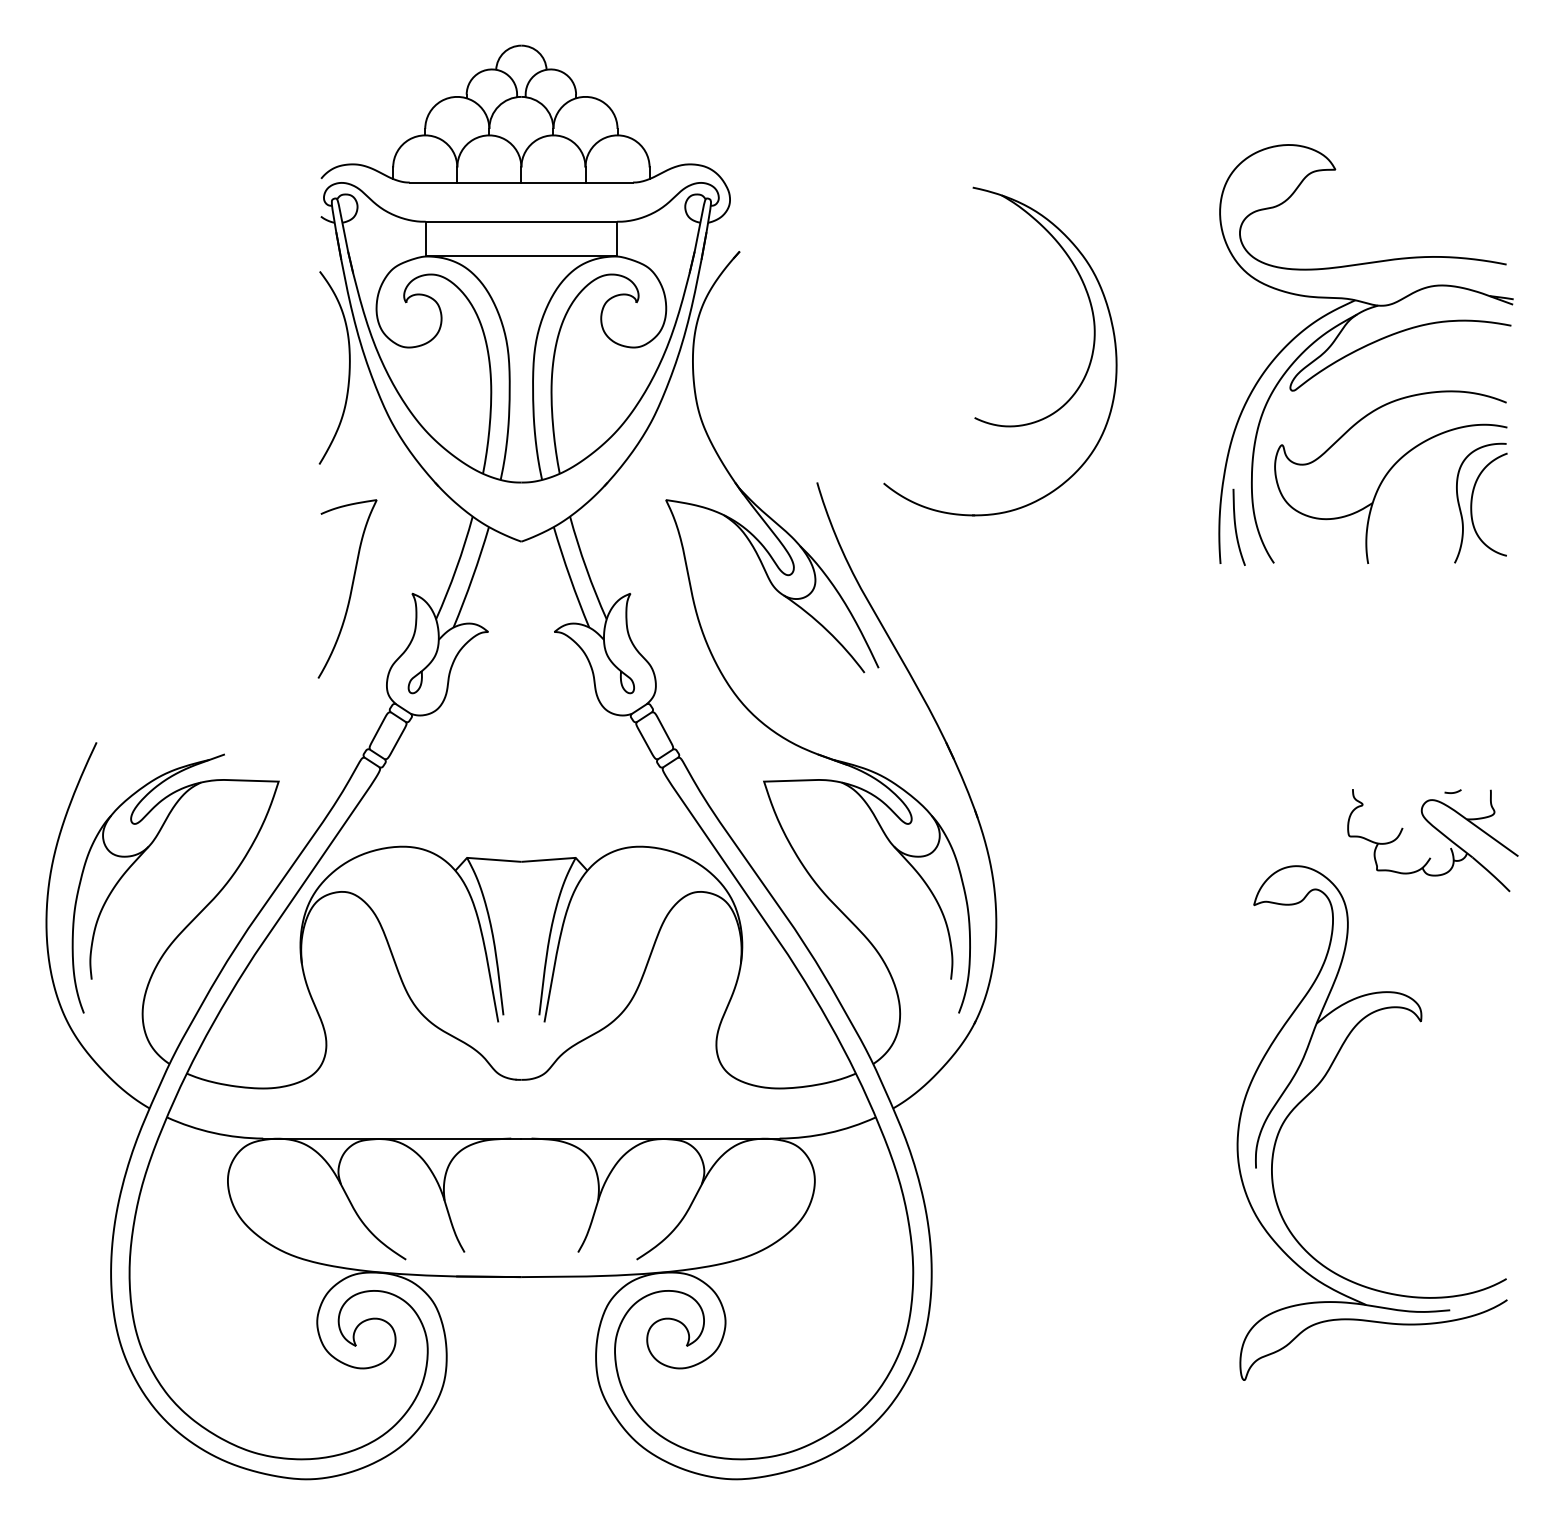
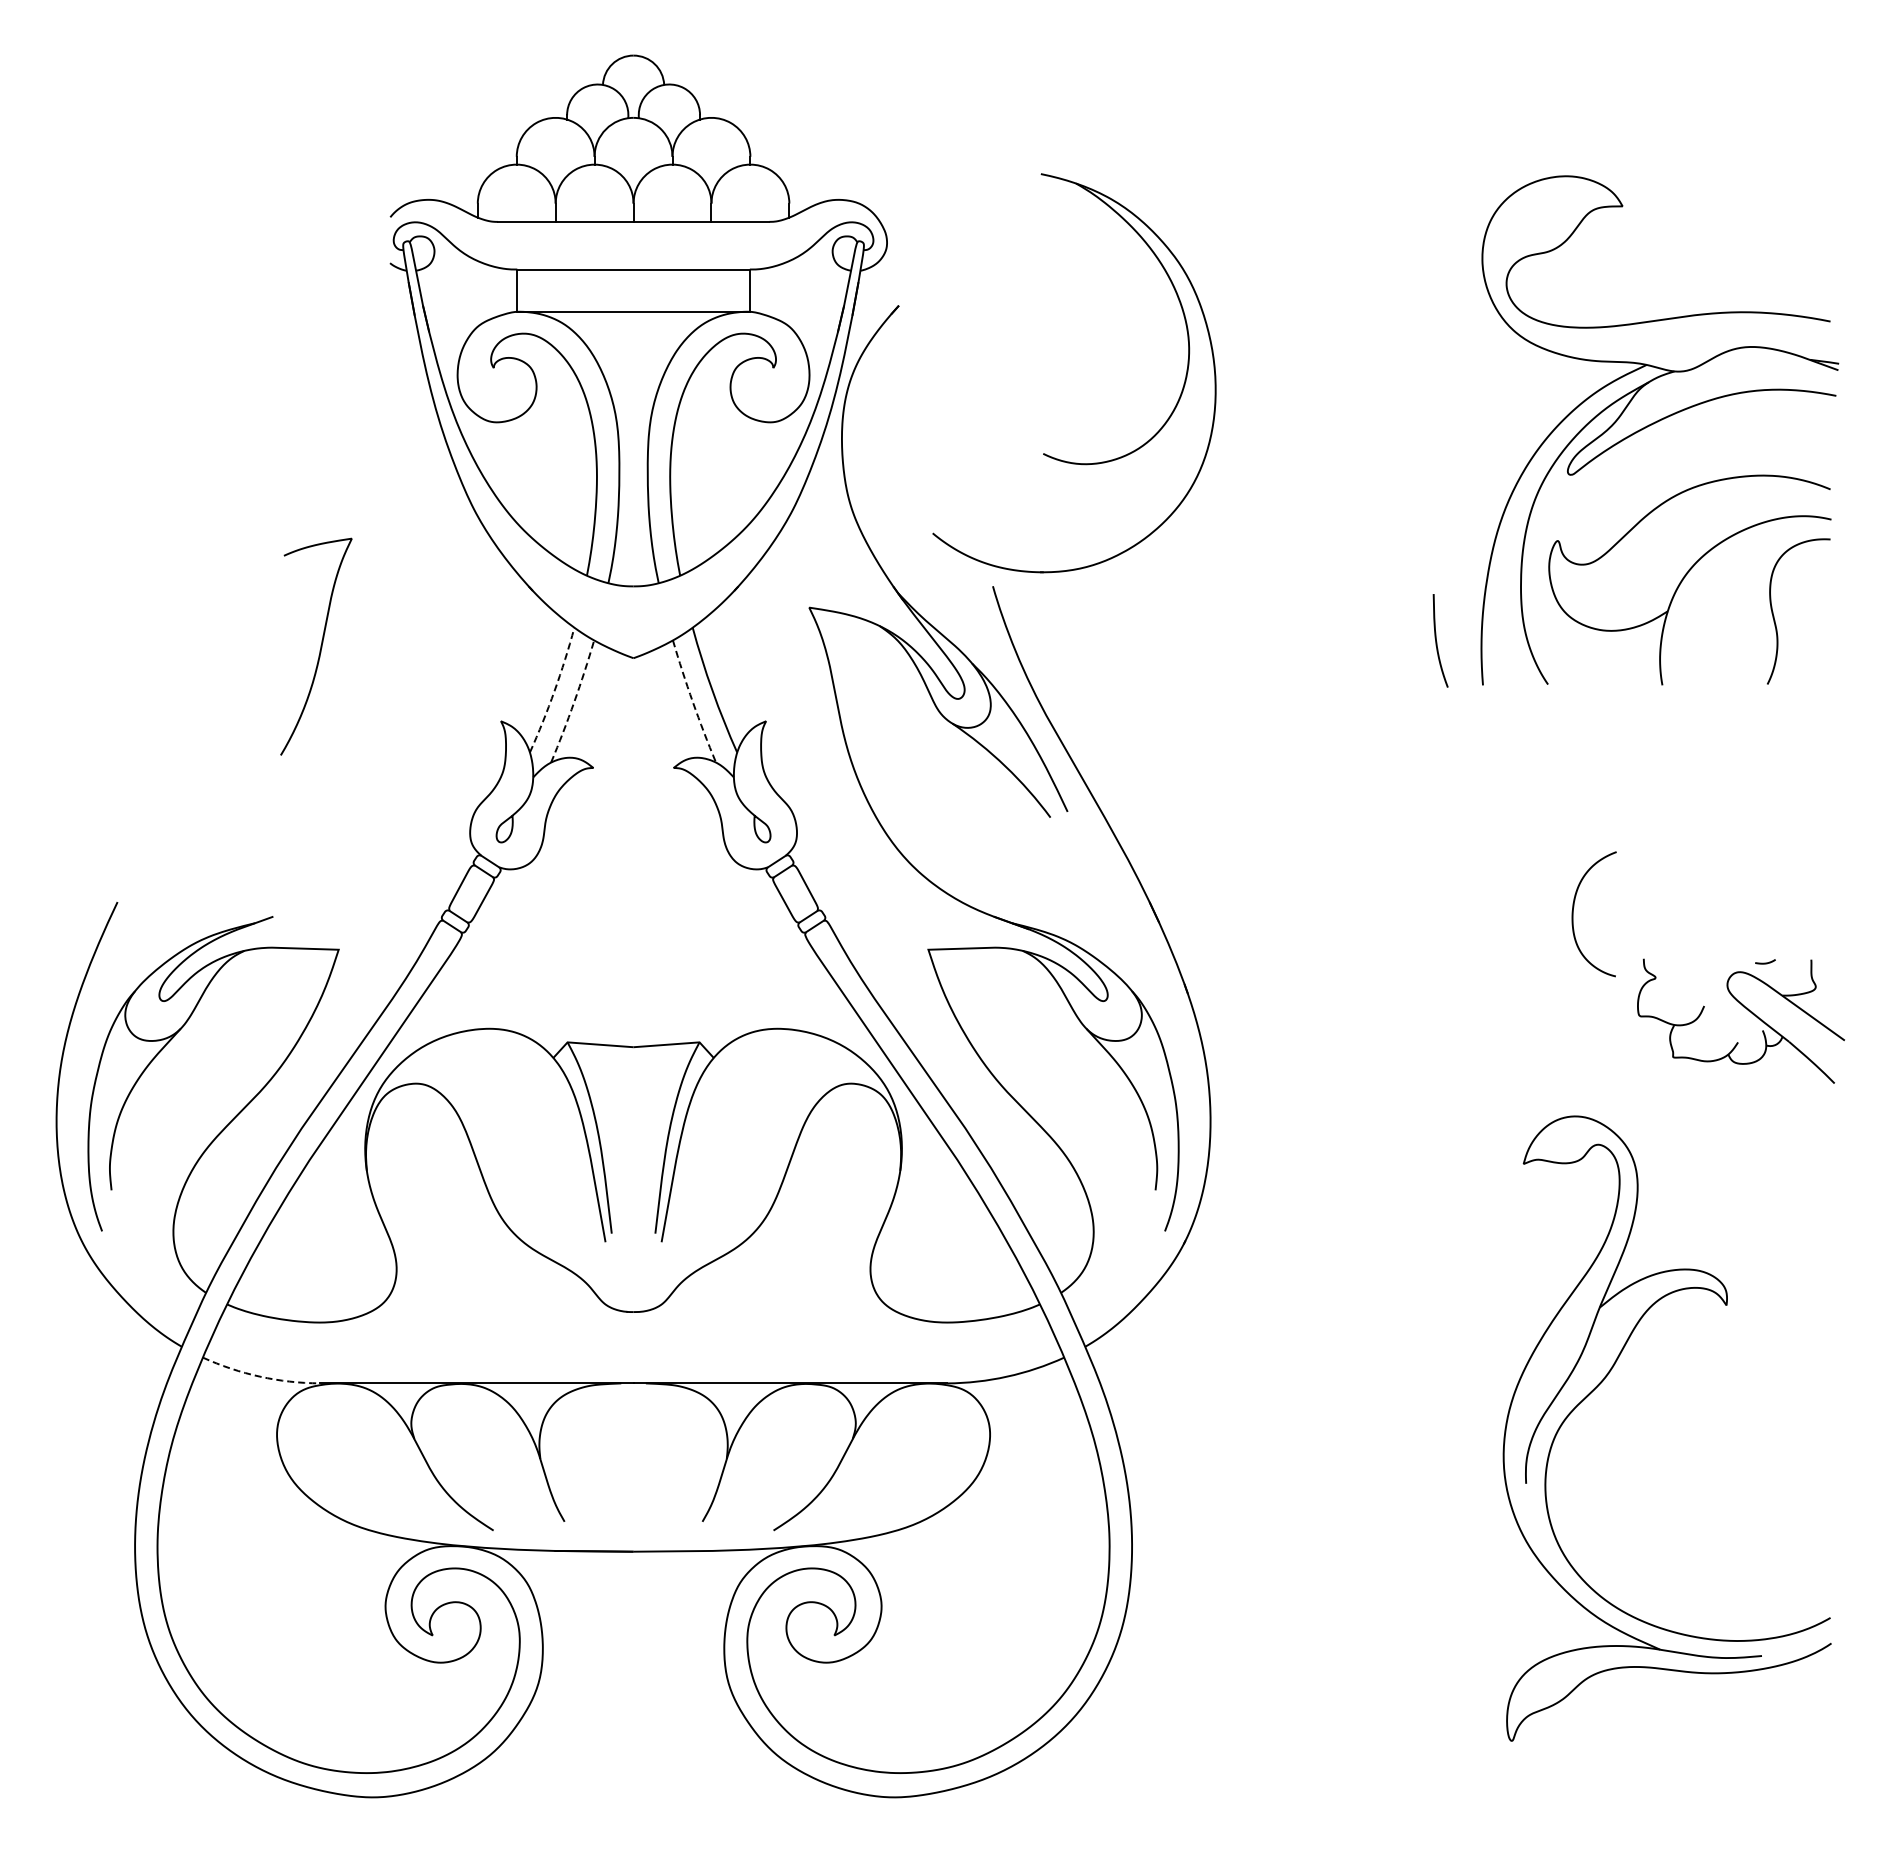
curve: (349, 367) -> (424, 446), removed
part: (976, 417) -> (1045, 453), moved
curve: (1472, 504) -> (1573, 914), moved
curve: (1236, 527) -> (1437, 641), moved
arc: (456, 568) -> (554, 690), solid -> dashed
arc: (472, 578) -> (574, 702), solid -> dashed
arc: (569, 578) -> (692, 702), solid -> dashed
curve: (350, 588) -> (320, 646), moved
part: (1320, 1083) -> (1604, 1380), moved
arc: (214, 1132) -> (260, 1376), solid -> dashed

